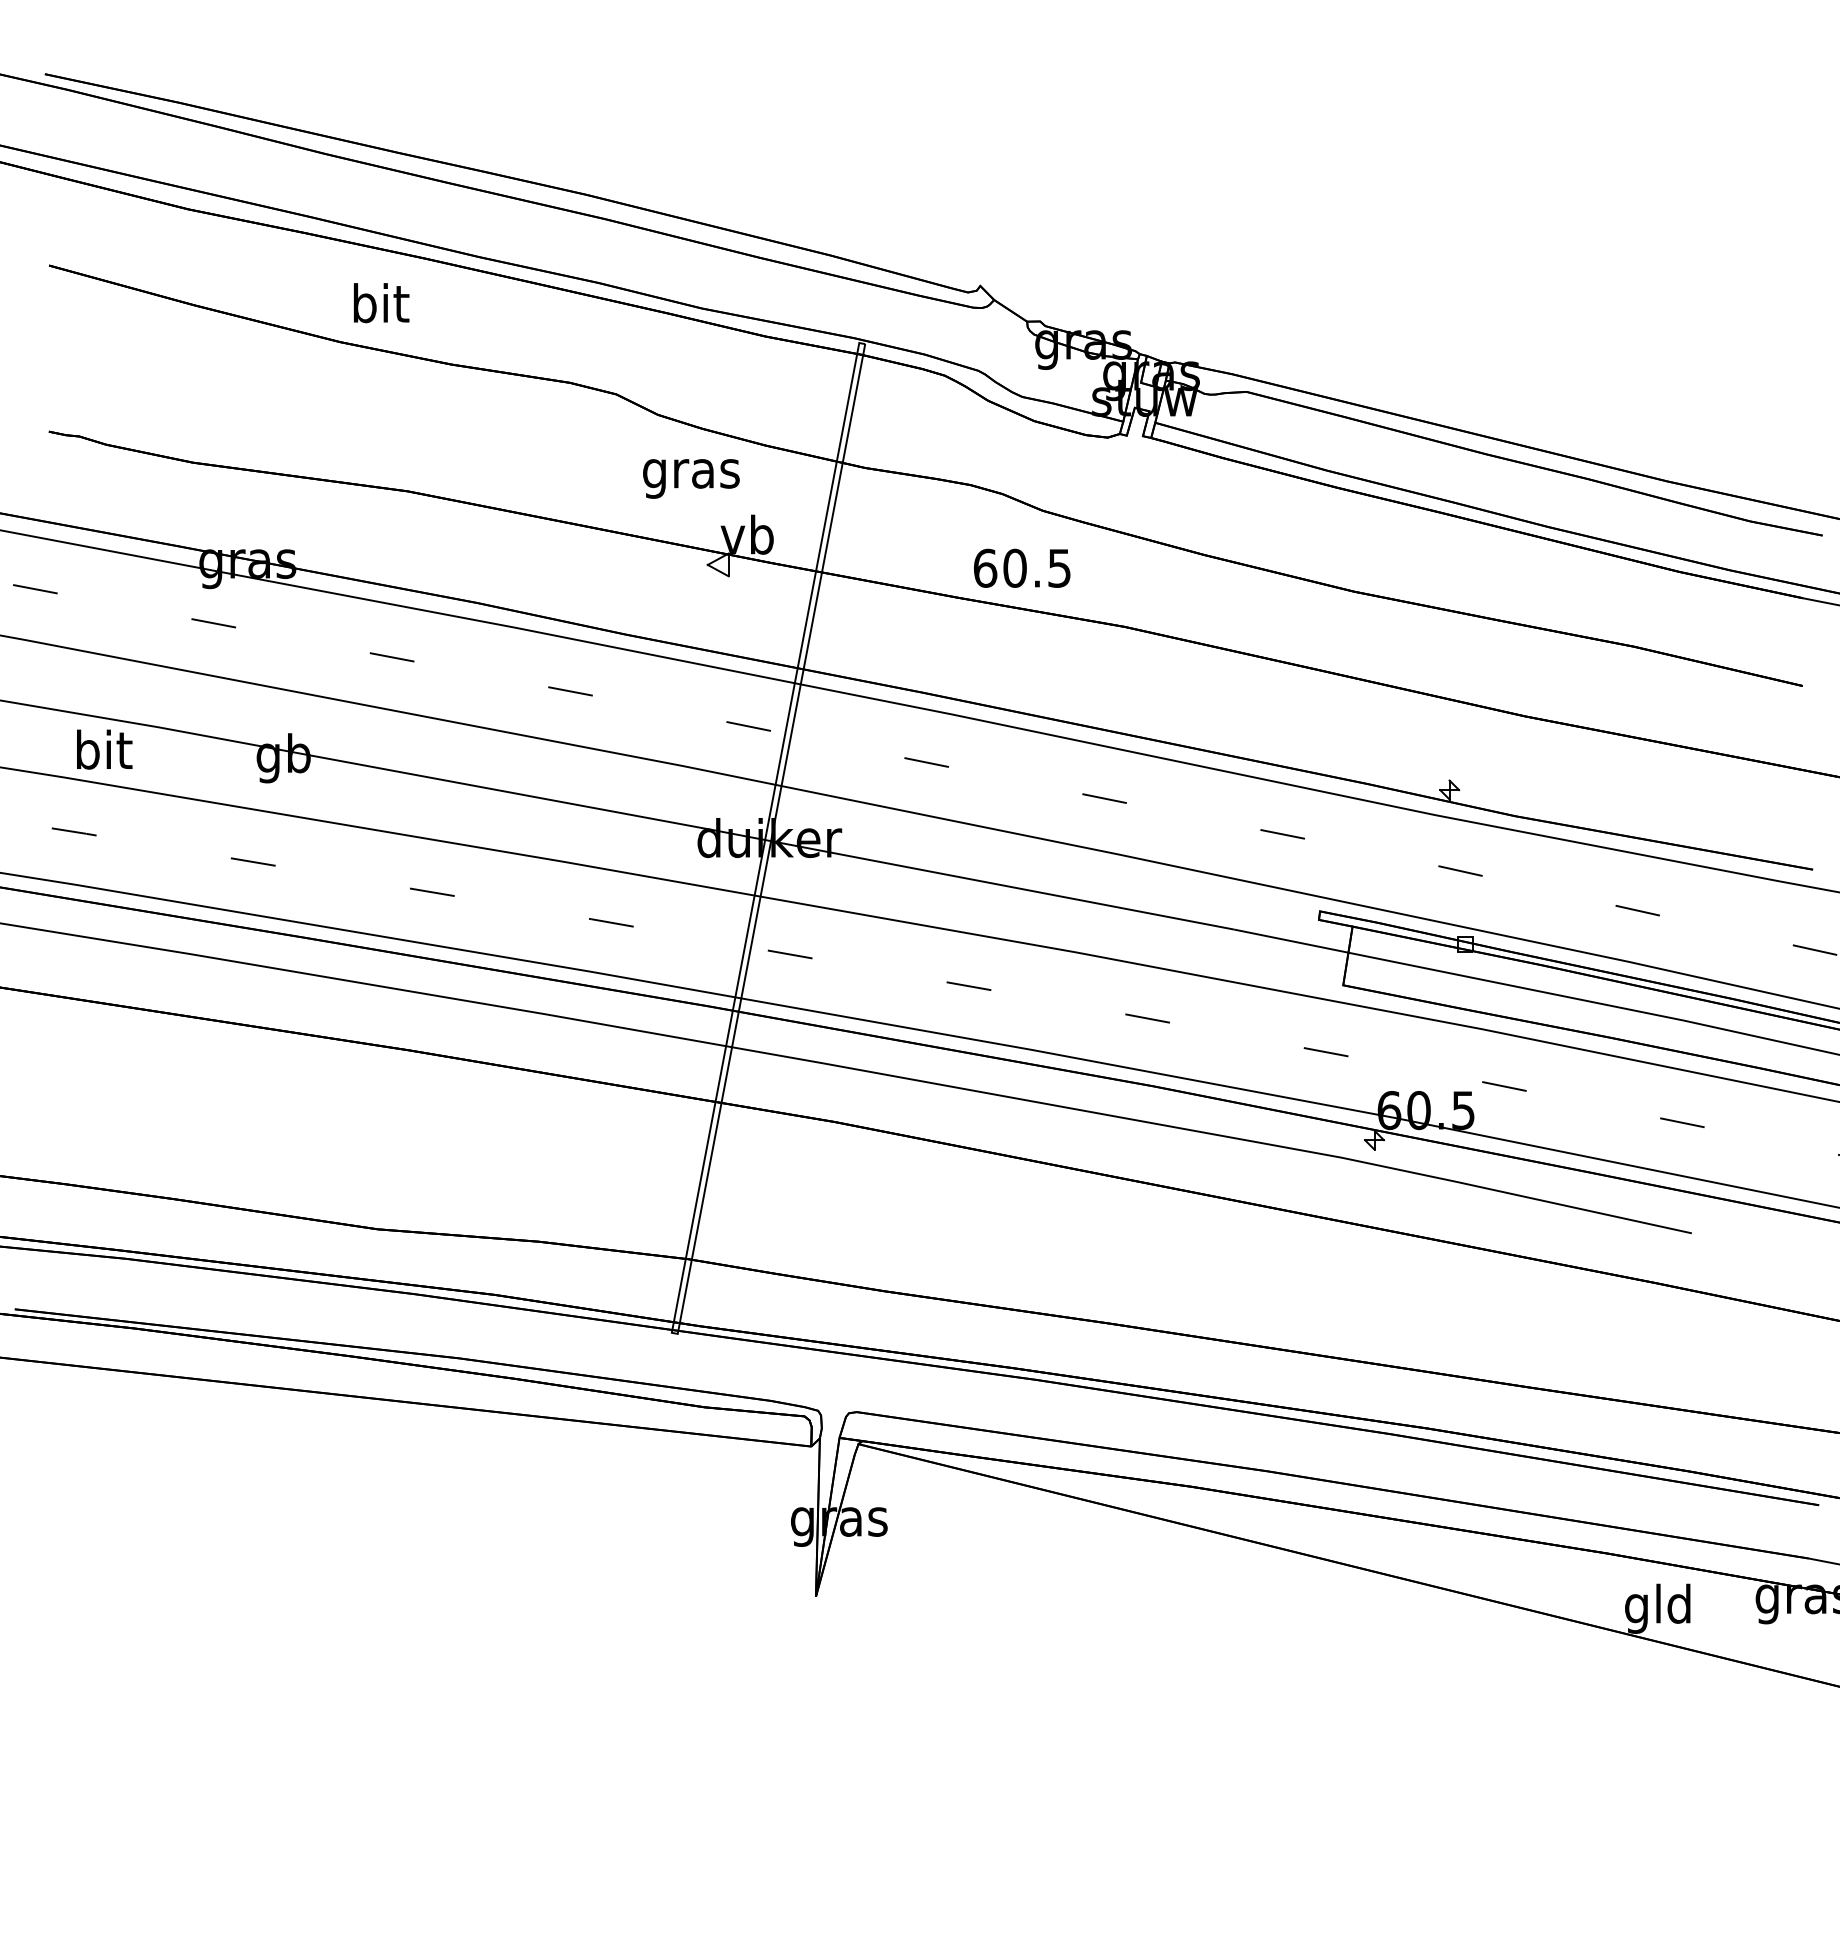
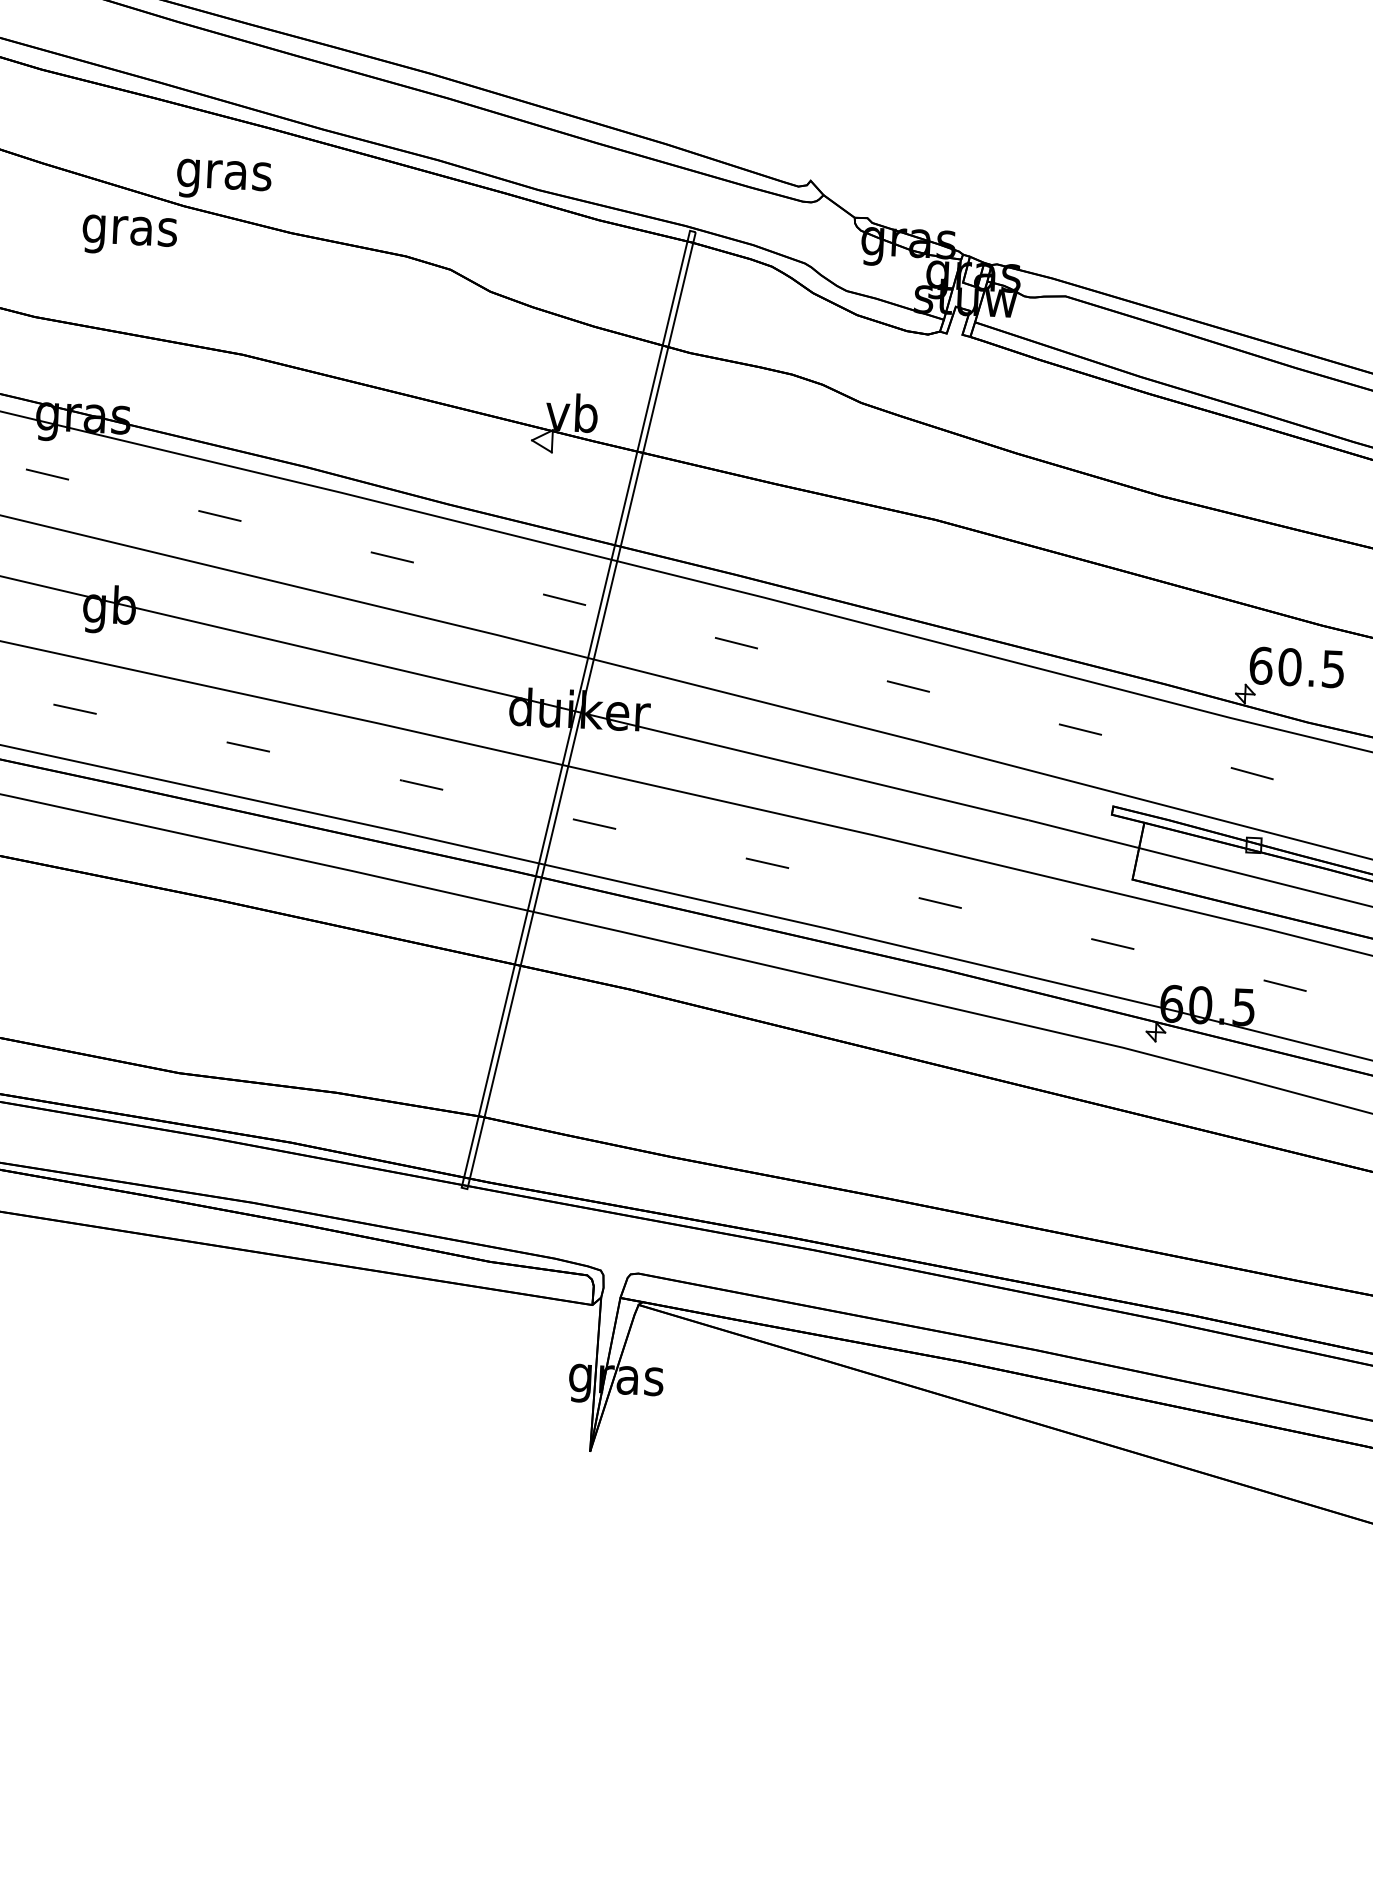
text: (379, 308) -> (223, 175), bit -> gras
text: (691, 478) -> (129, 235), moved
text: (1022, 567) -> (1297, 666), moved

